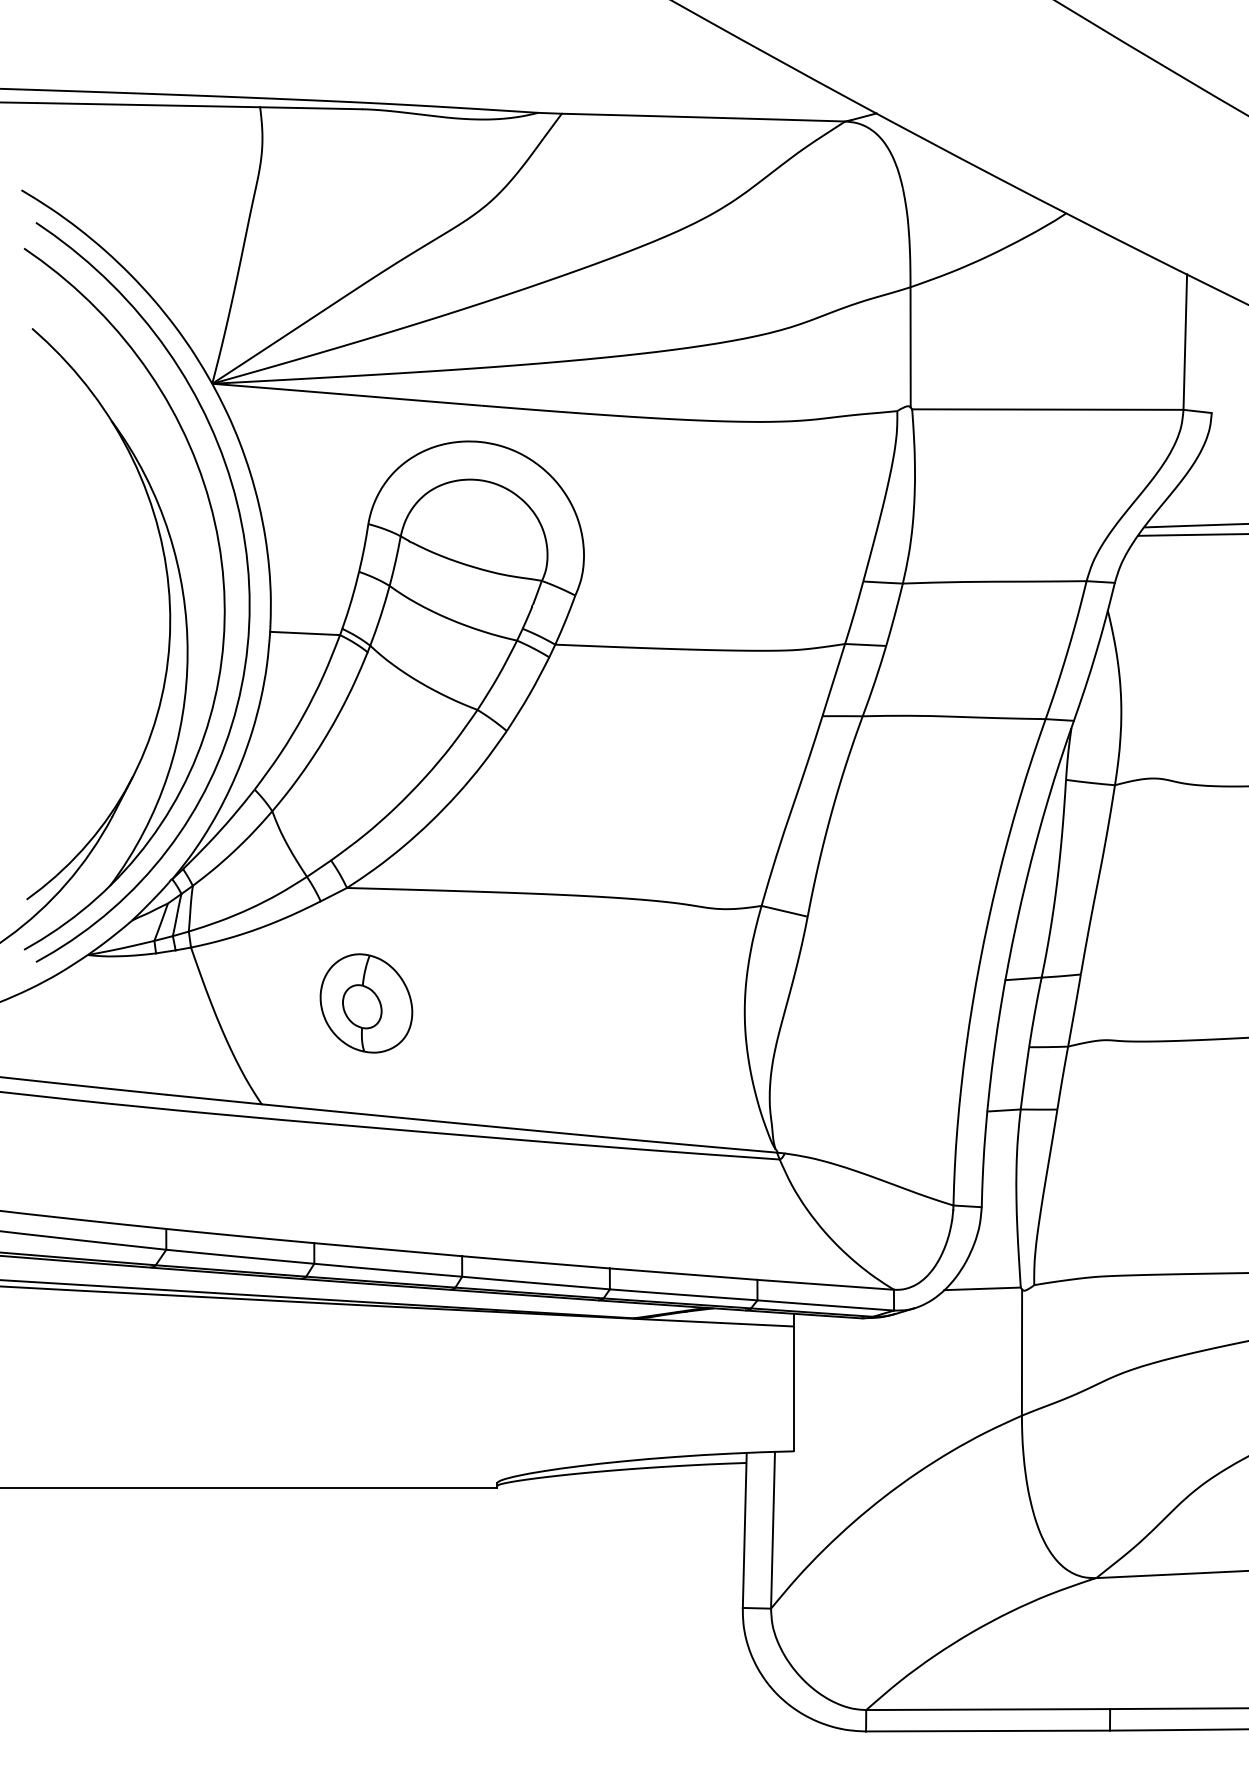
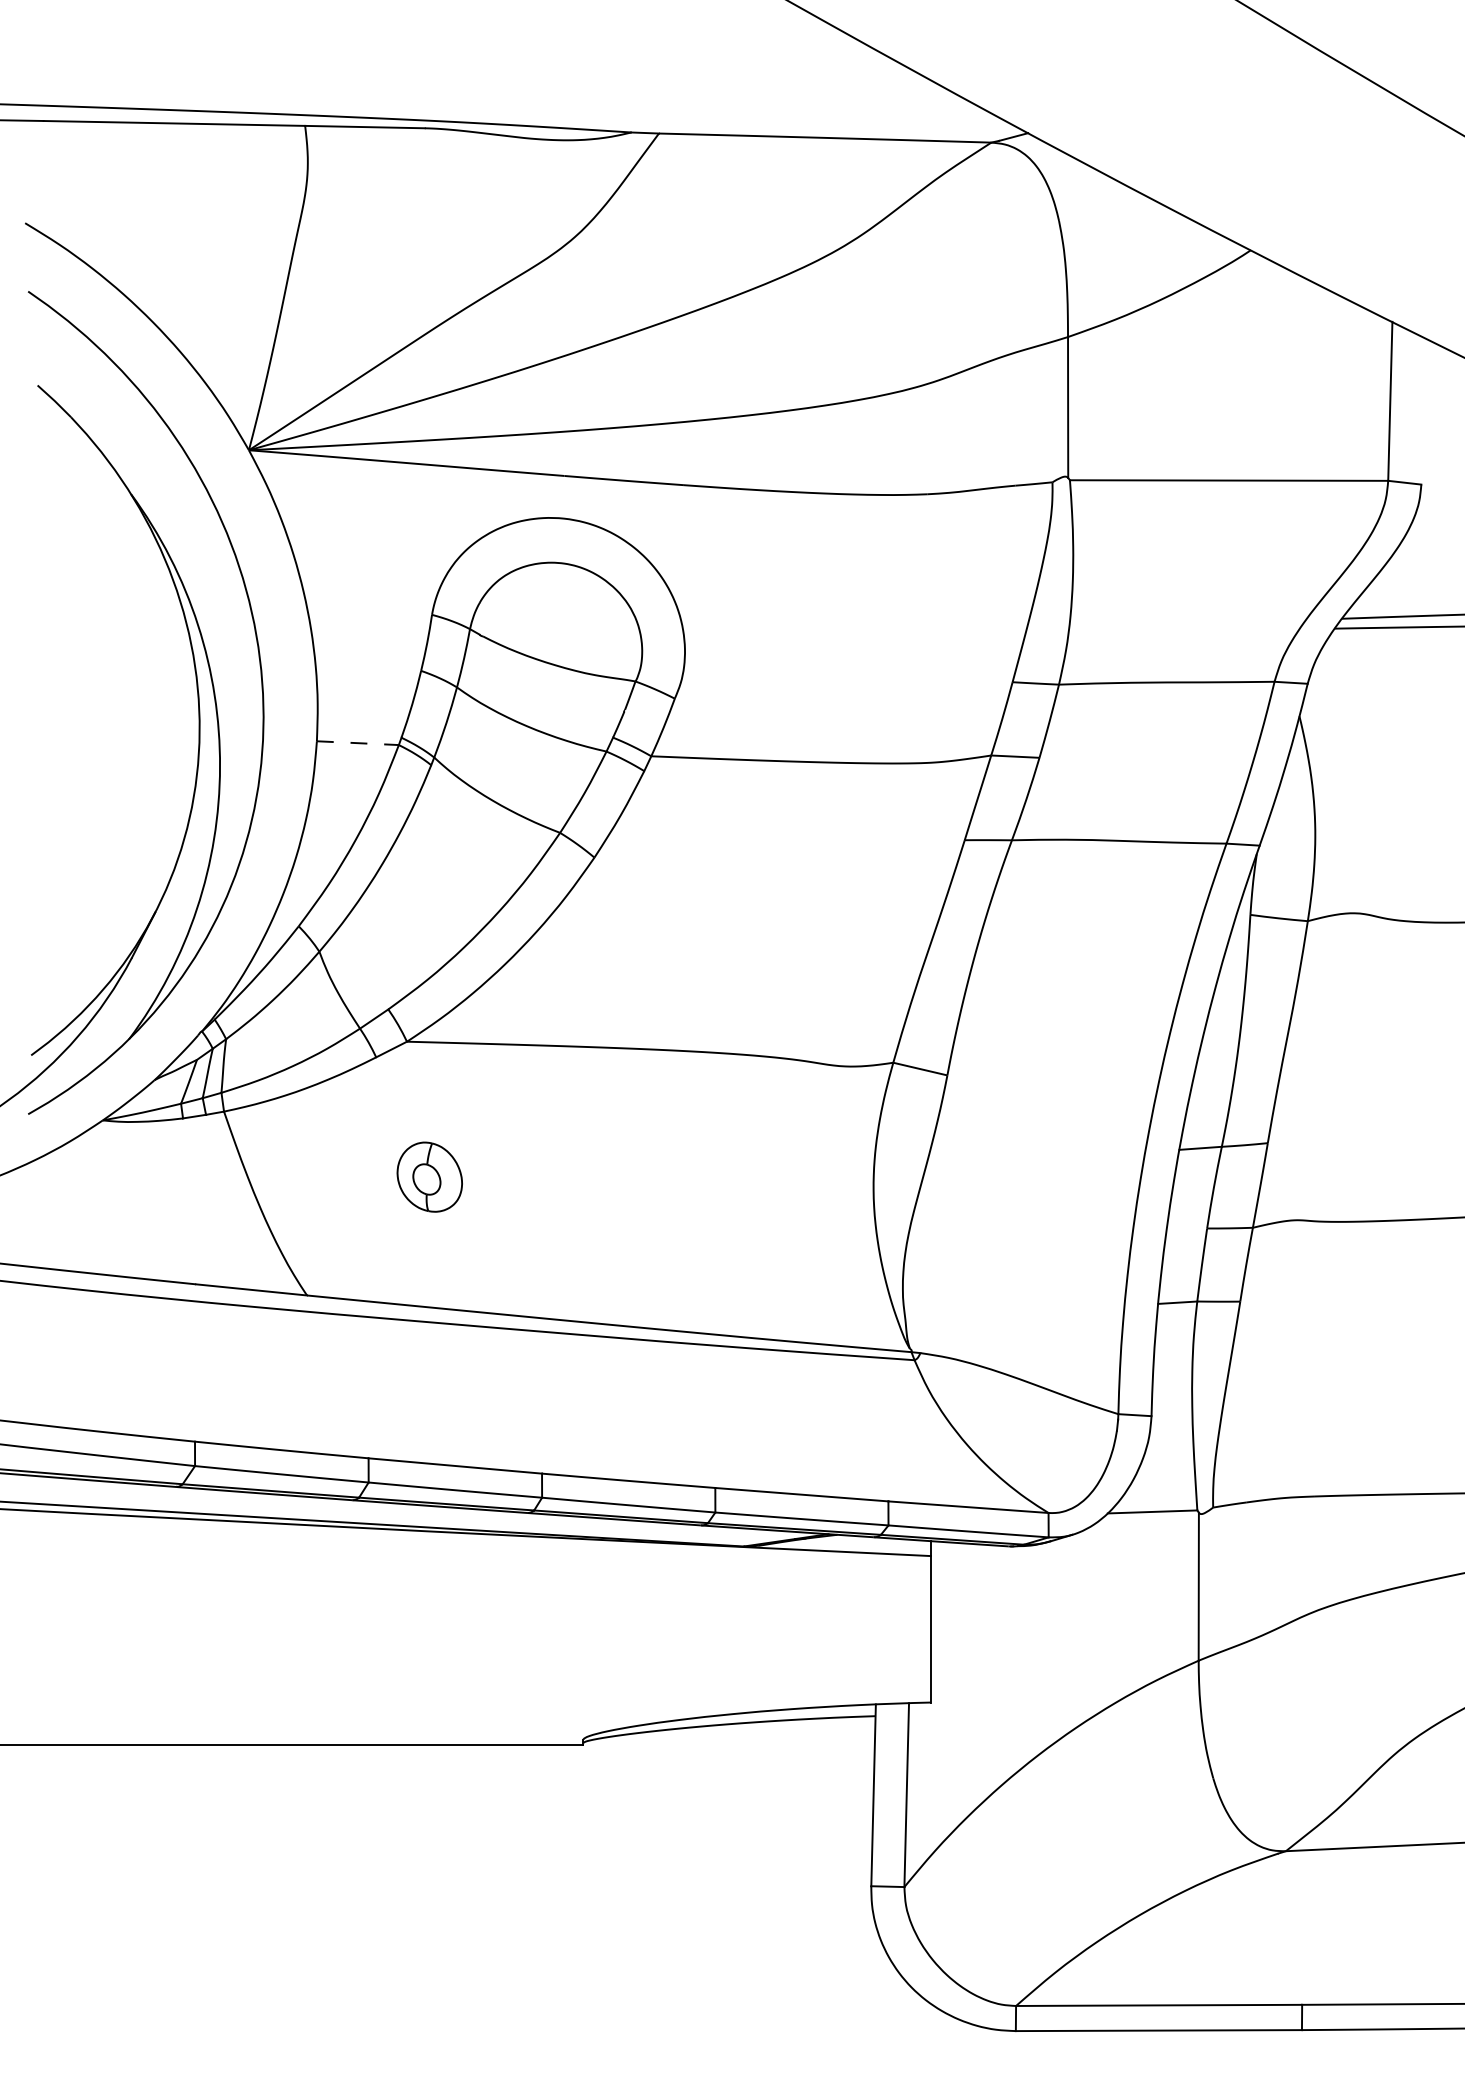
curve: (247, 578) -> (290, 678), removed
line: (305, 633) -> (358, 743), solid -> dashed
part: (366, 1003) -> (429, 1177), size x0.6

